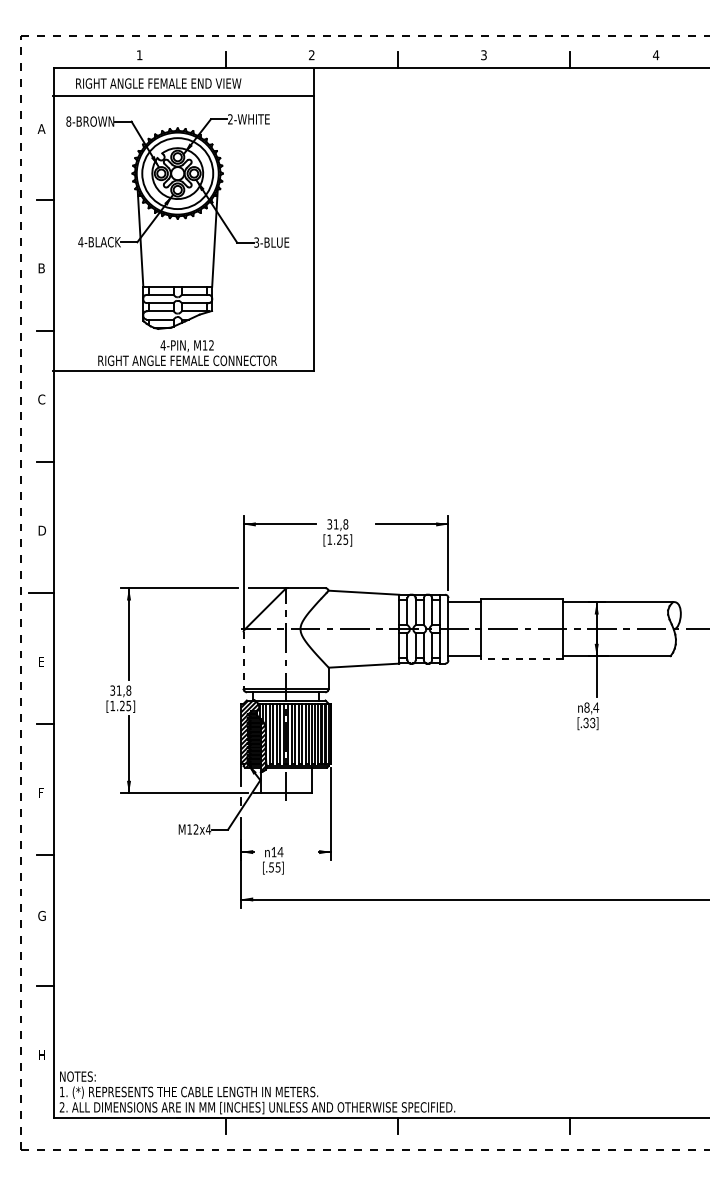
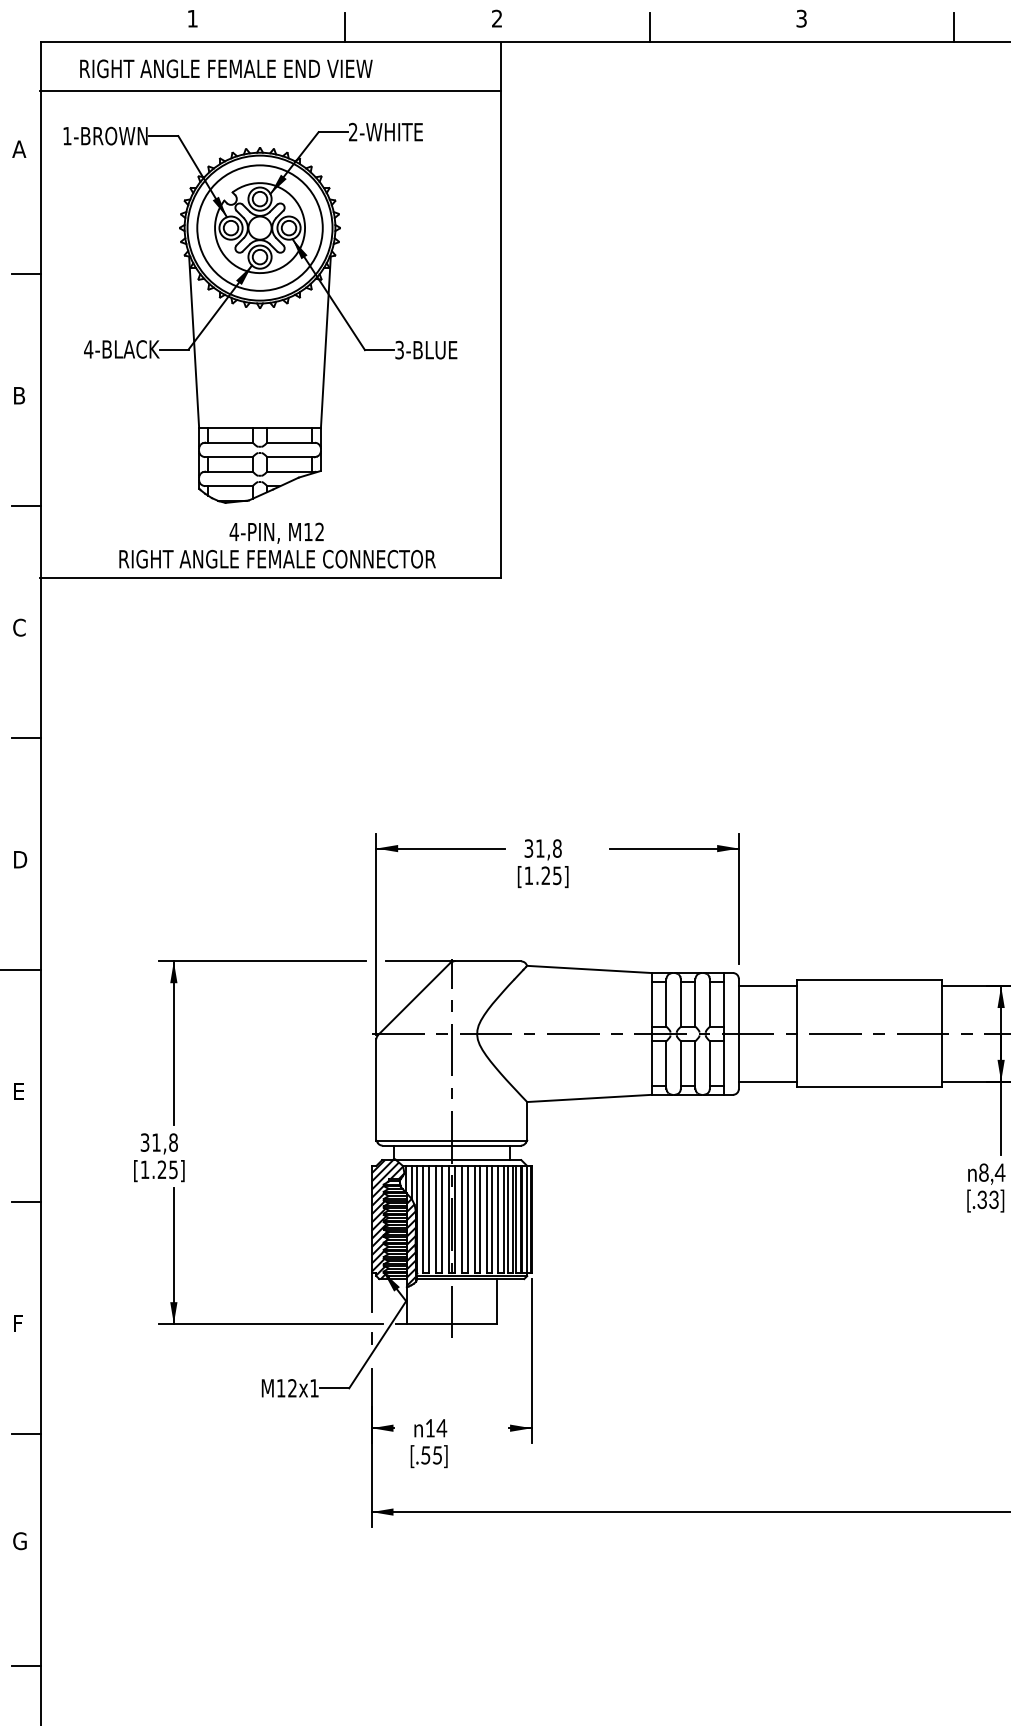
text: (68, 121) -> (66, 135), 8-BROWN -> 1-BROWN
line: (522, 659) -> (869, 1087), dashed -> solid
line: (243, 660) -> (376, 1089), dashed -> solid
text: (208, 829) -> (314, 1388), M12x4 -> M12x1

